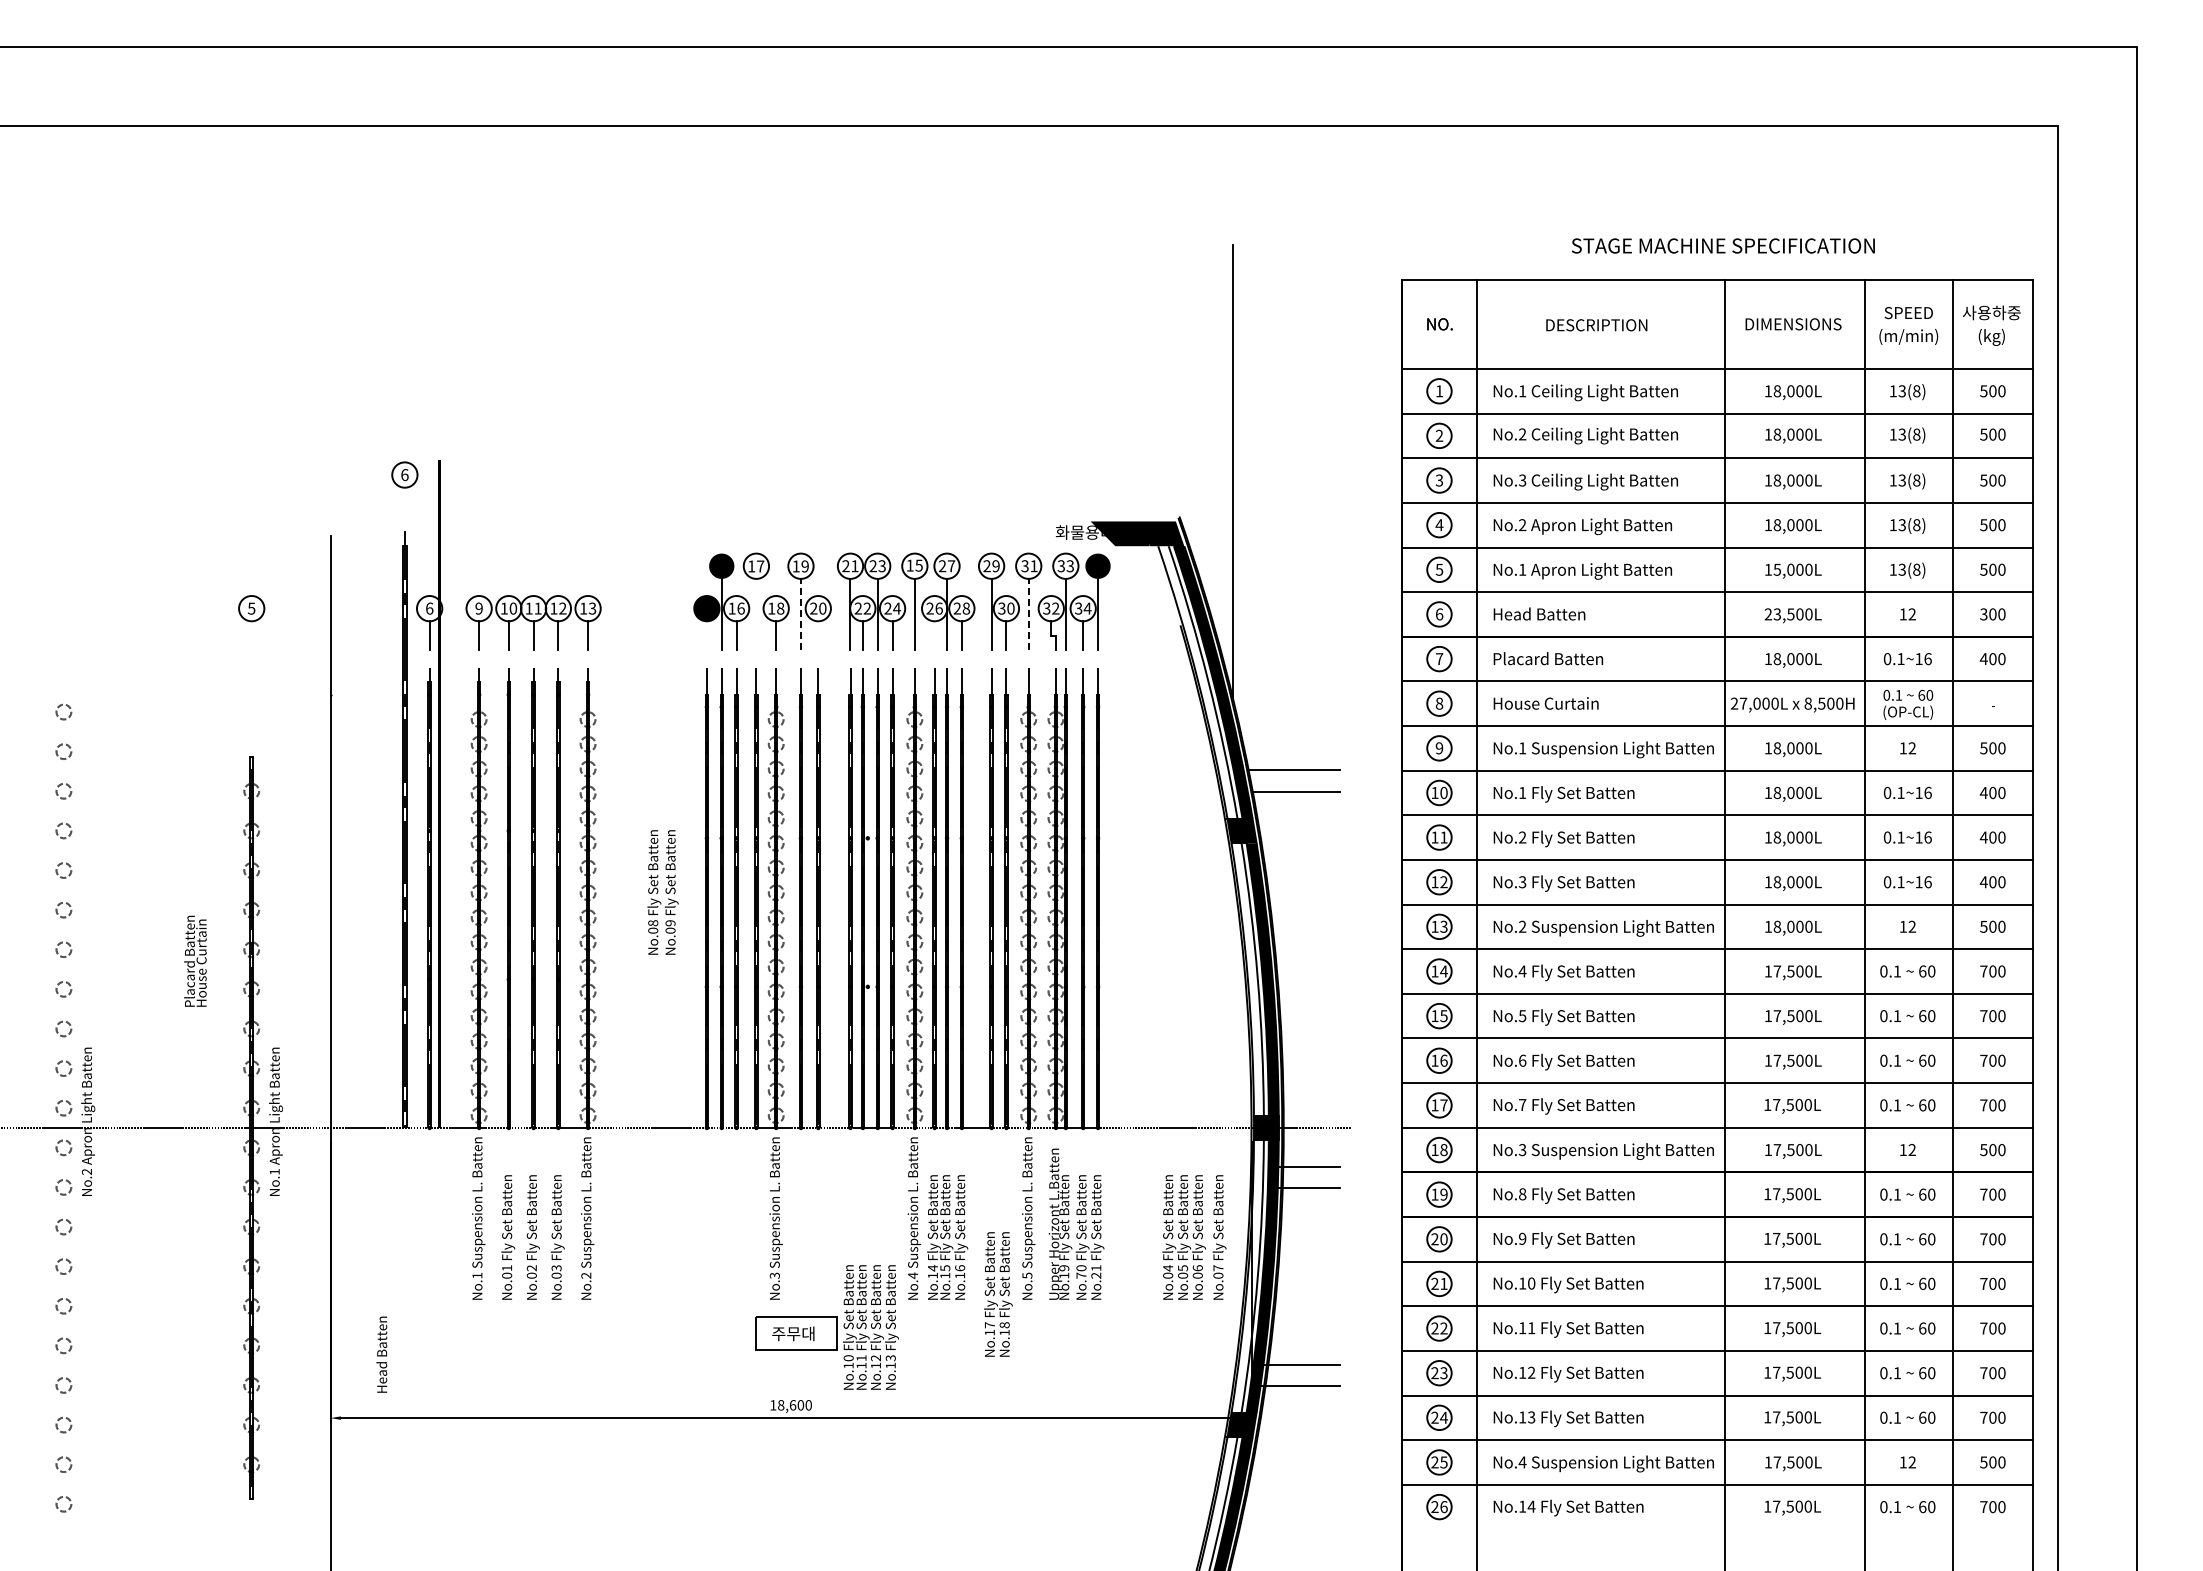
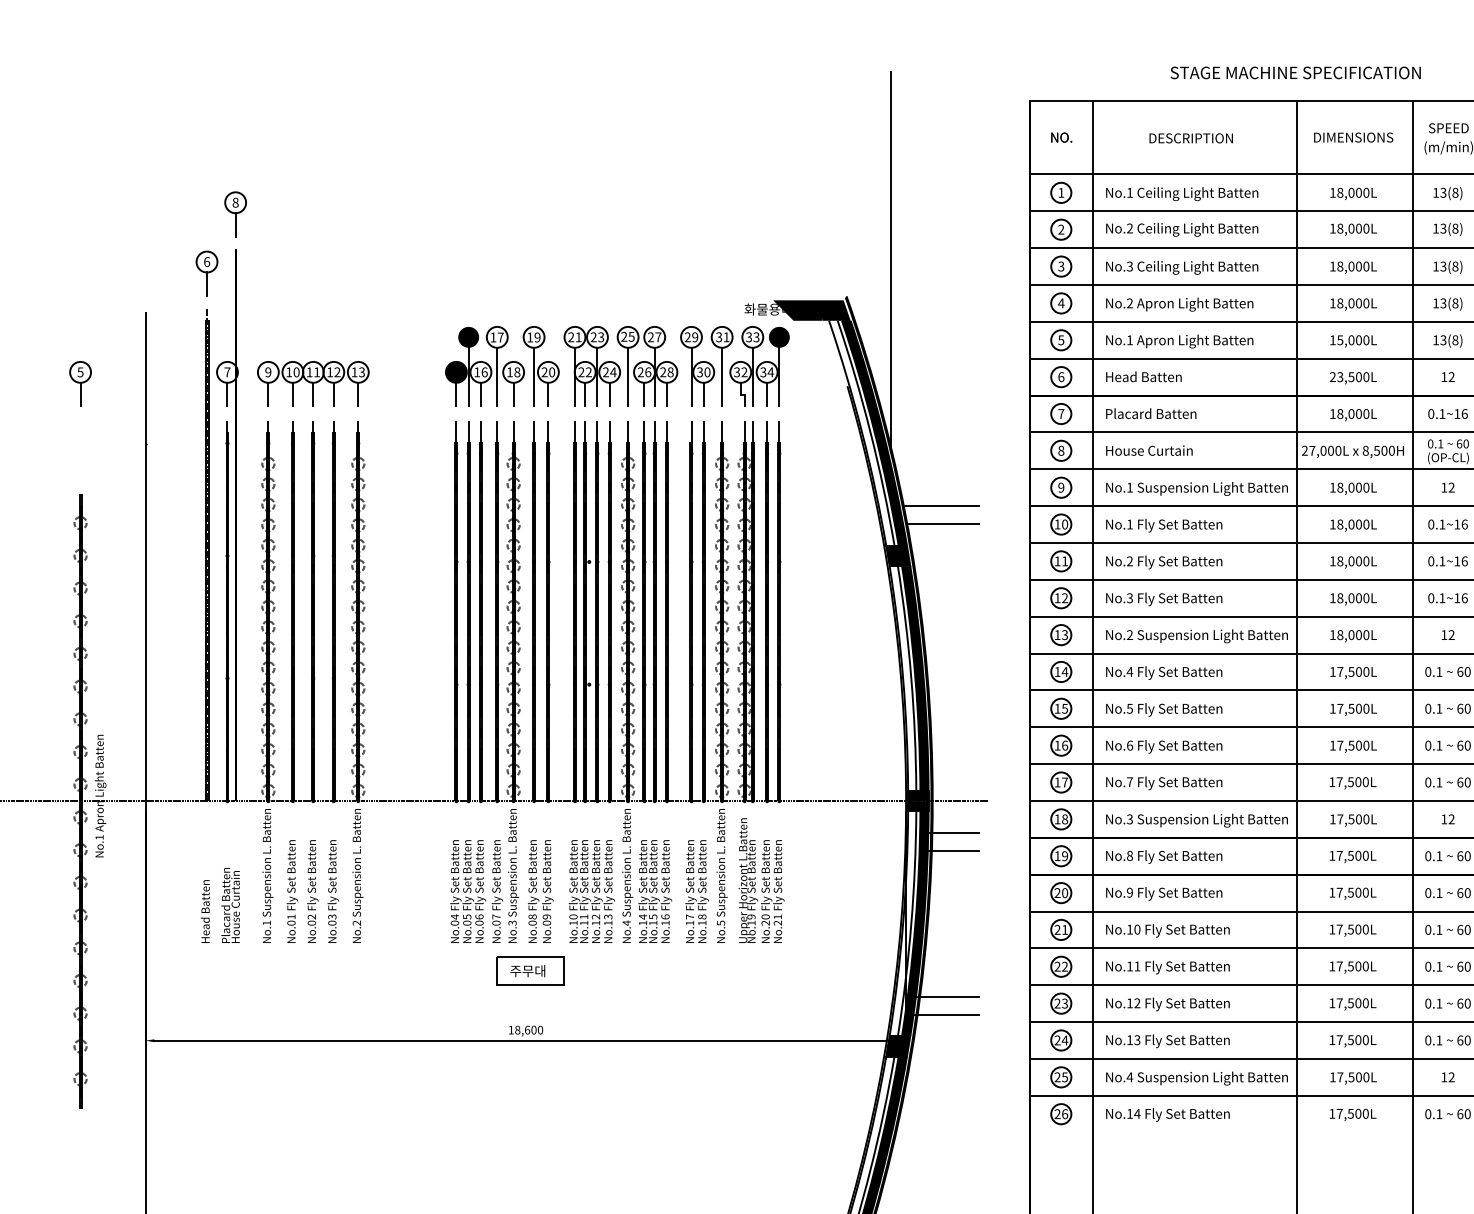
part: (439, 416) -> (235, 213), added
line: (404, 501) -> (206, 283), added
text: (909, 565) -> (623, 336), 15 -> 25
text: (429, 608) -> (227, 372), 6 -> 7
line: (756, 613) -> (497, 376), added
line: (800, 613) -> (533, 376), dashed -> solid
line: (1028, 613) -> (721, 376), dashed -> solid
line: (251, 635) -> (80, 394), added
line: (706, 635) -> (456, 394), added
line: (818, 635) -> (548, 394), added
line: (934, 635) -> (644, 394), added
text: (662, 892) -> (540, 891), moved
text: (195, 960) -> (230, 904), moved
text: (1194, 1237) -> (476, 891), moved
text: (1081, 1275) -> (765, 922), No.70 -> No.20
text: (998, 1294) -> (697, 891), moved
text: (870, 1327) -> (591, 891), moved
text: (381, 1354) -> (205, 911), moved

